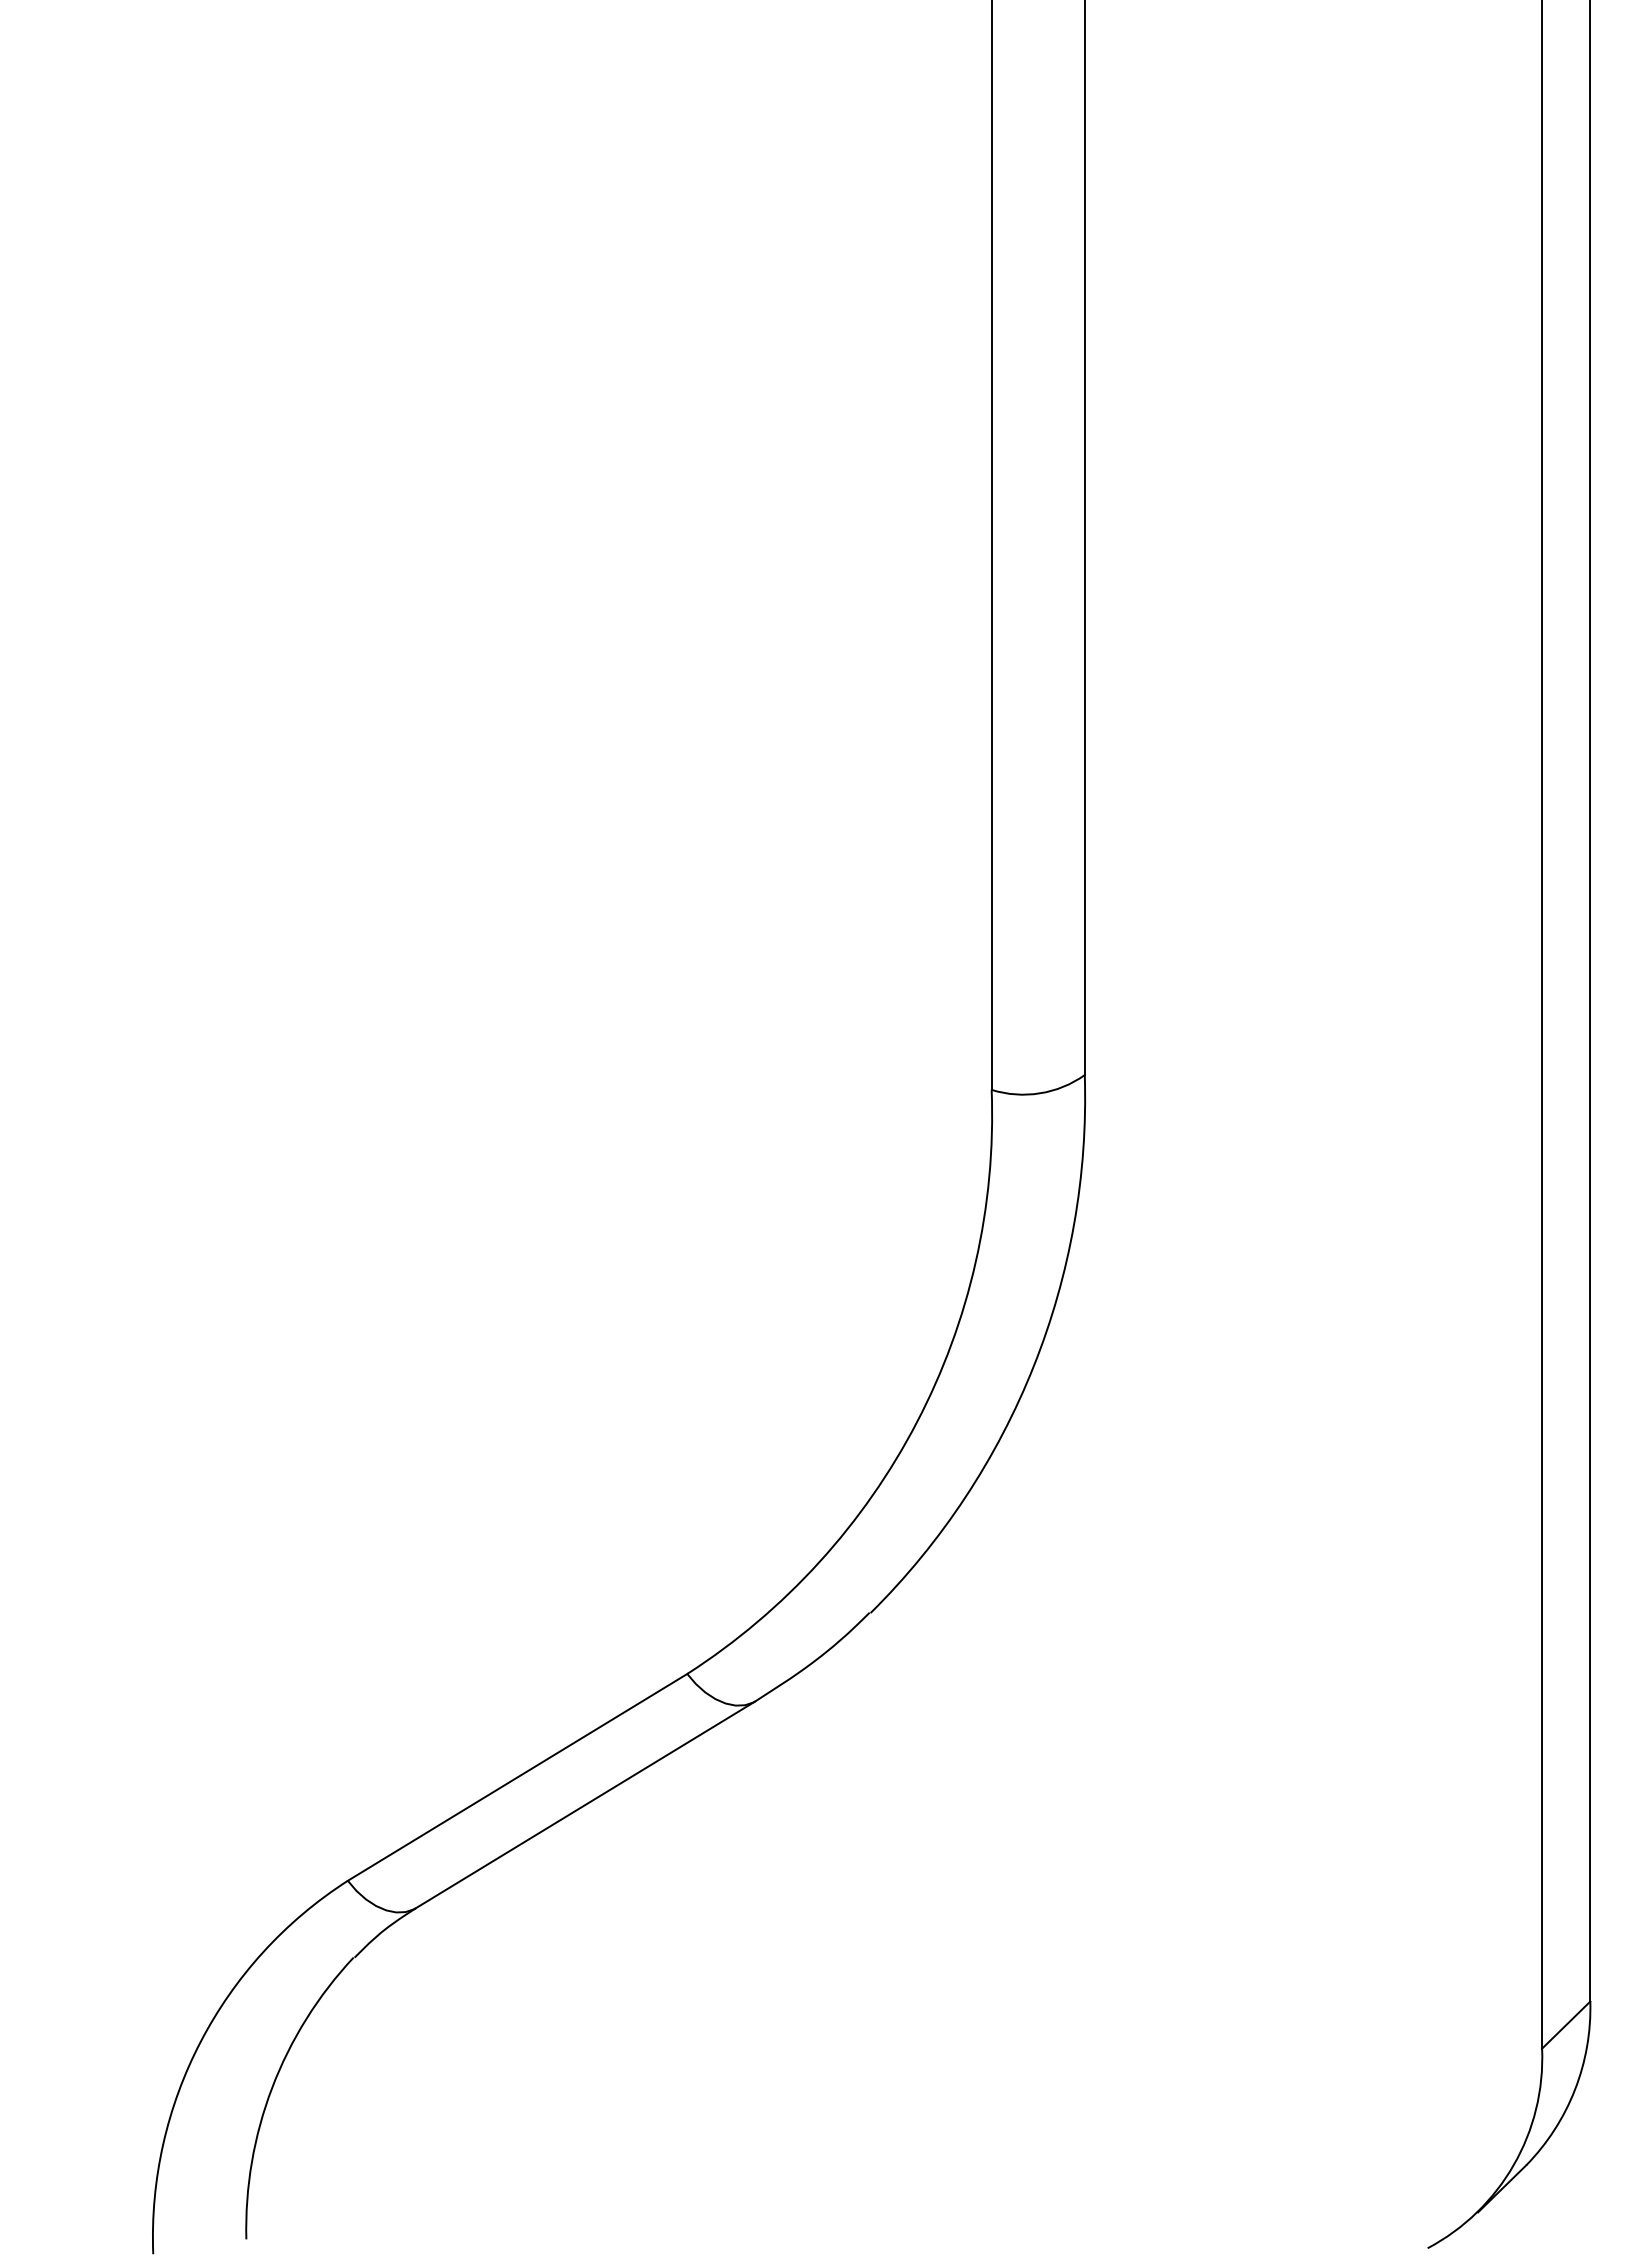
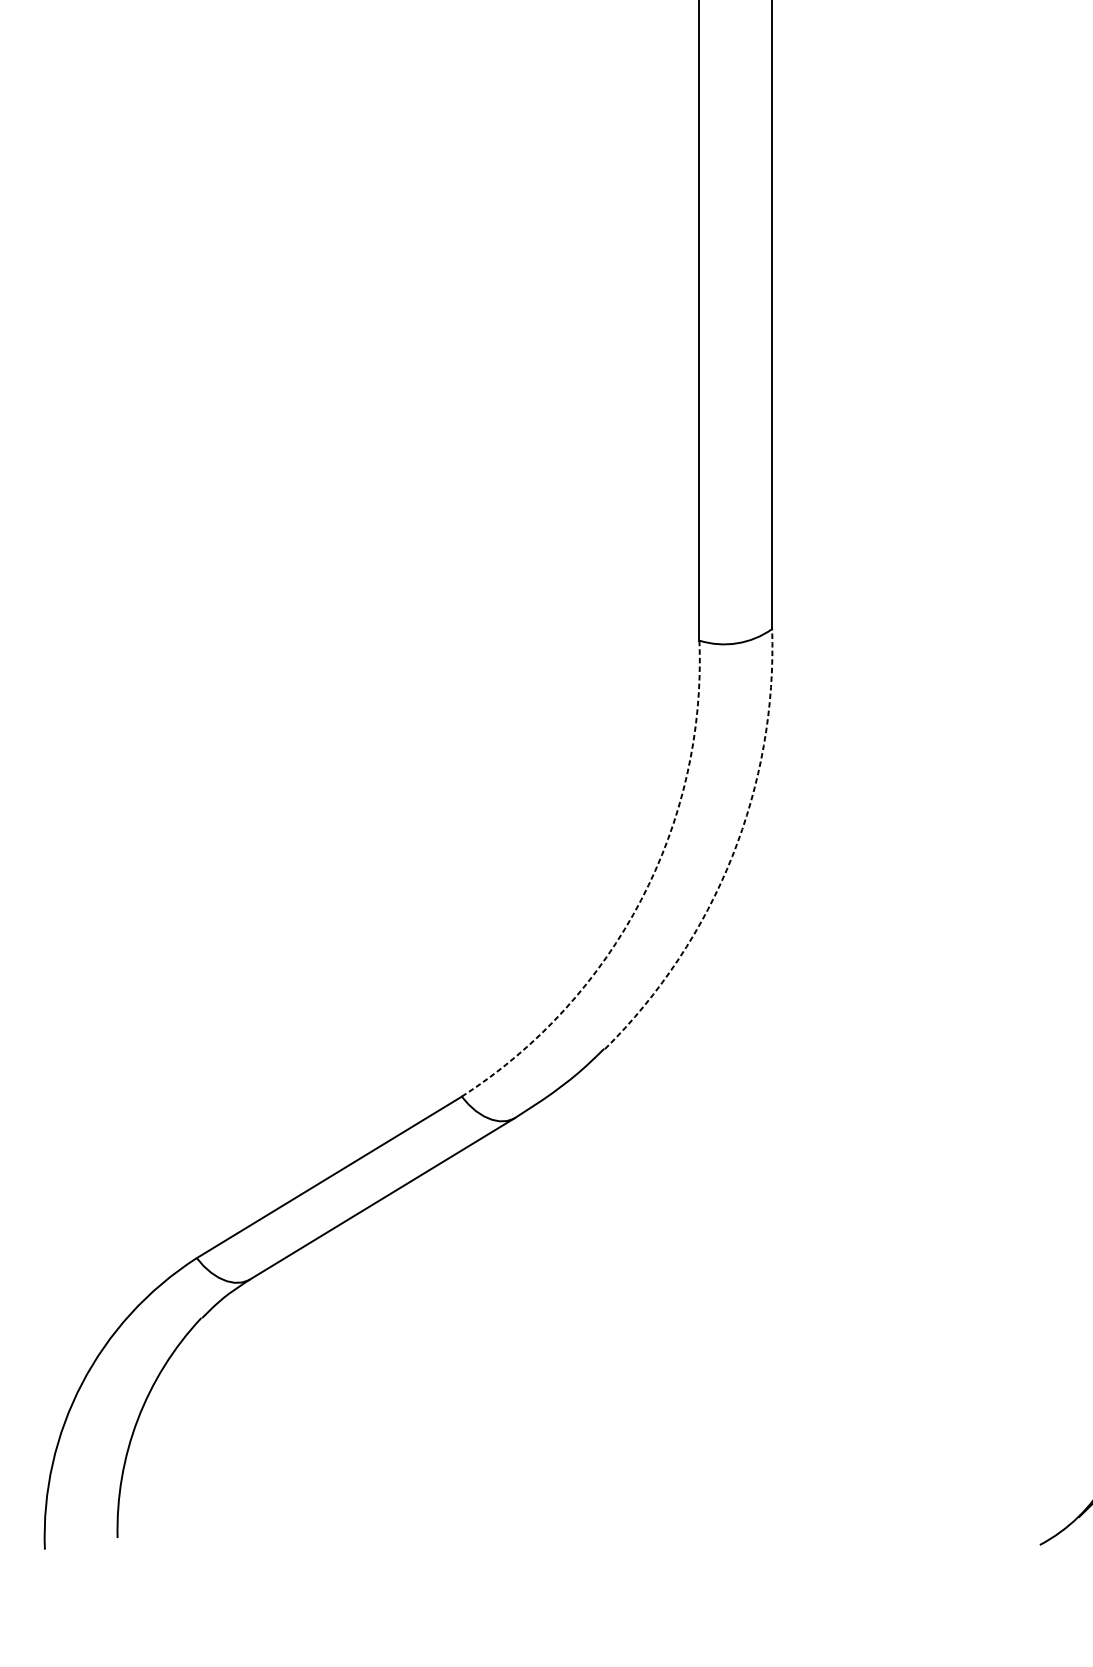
arc: (1033, 1366) -> (732, 856), solid -> dashed
arc: (916, 1422) -> (640, 900), solid -> dashed

